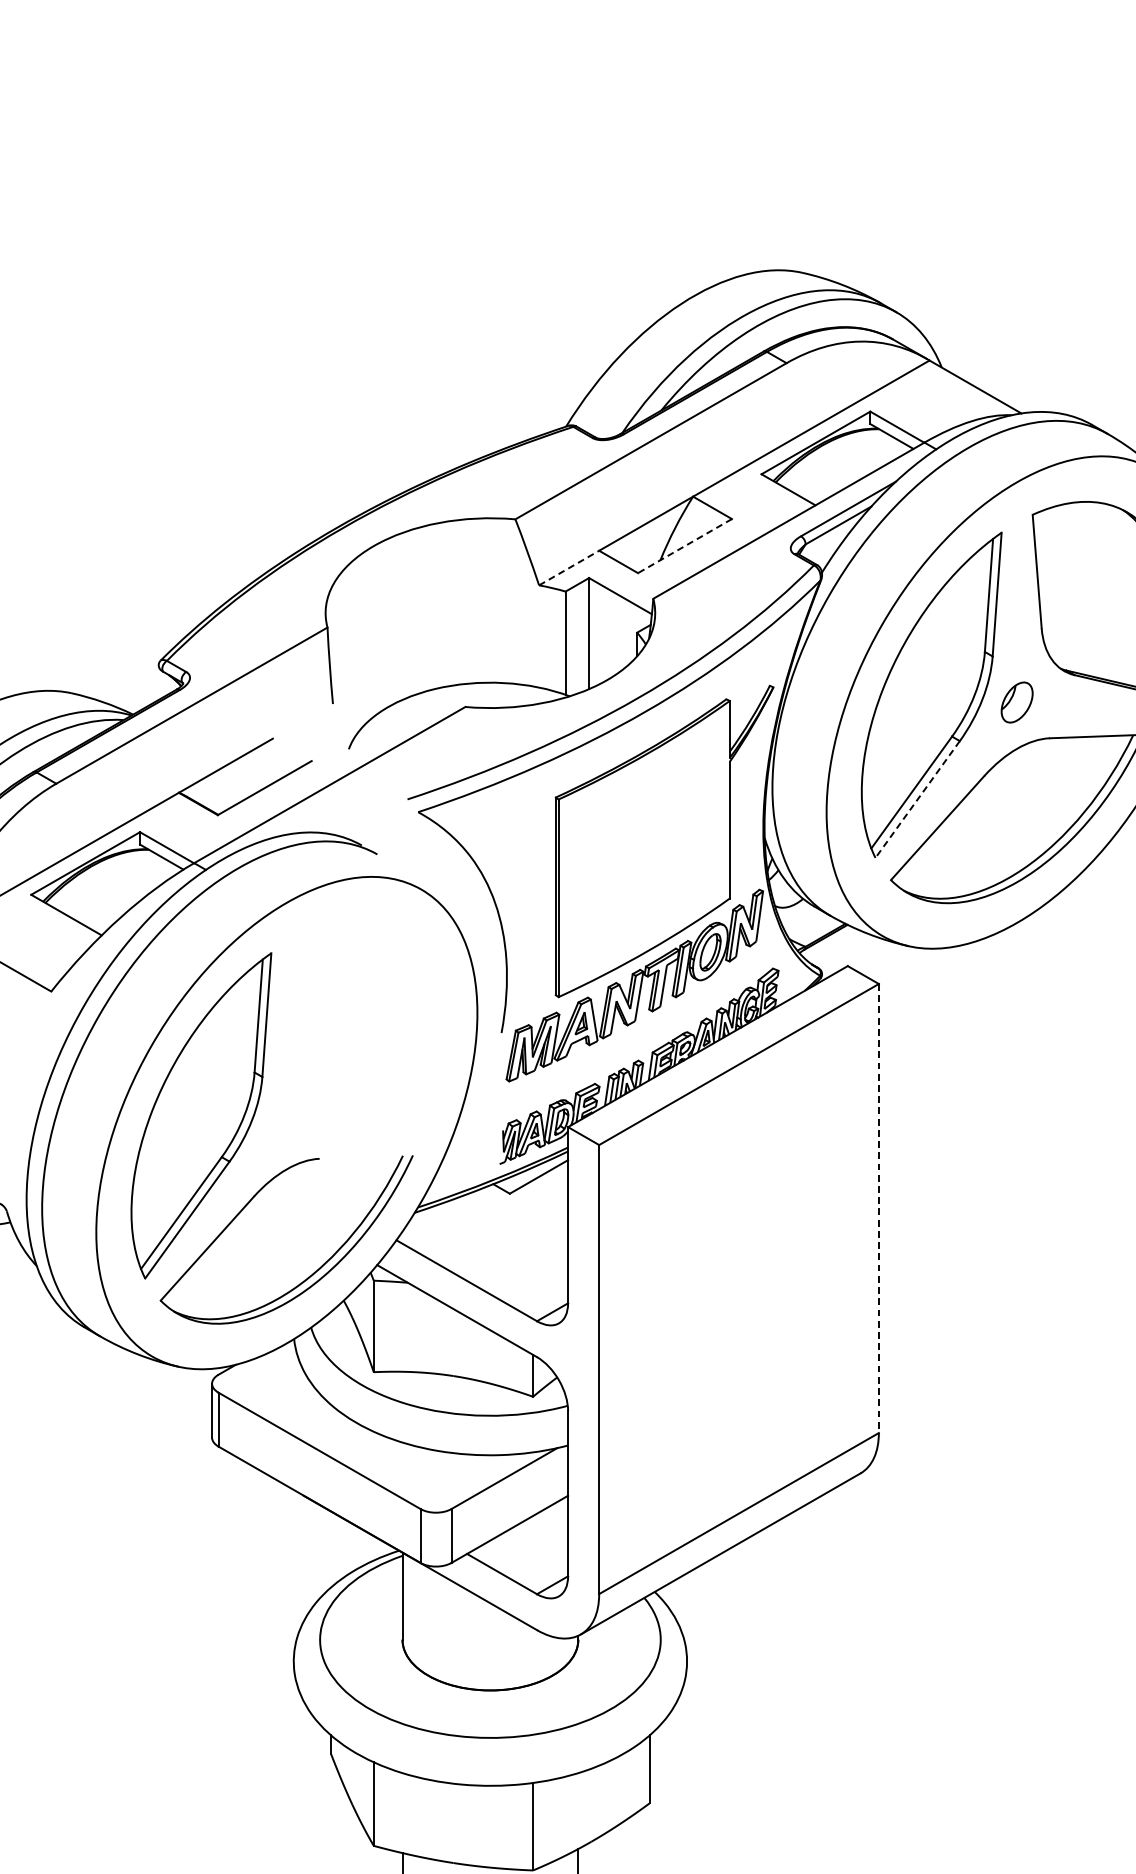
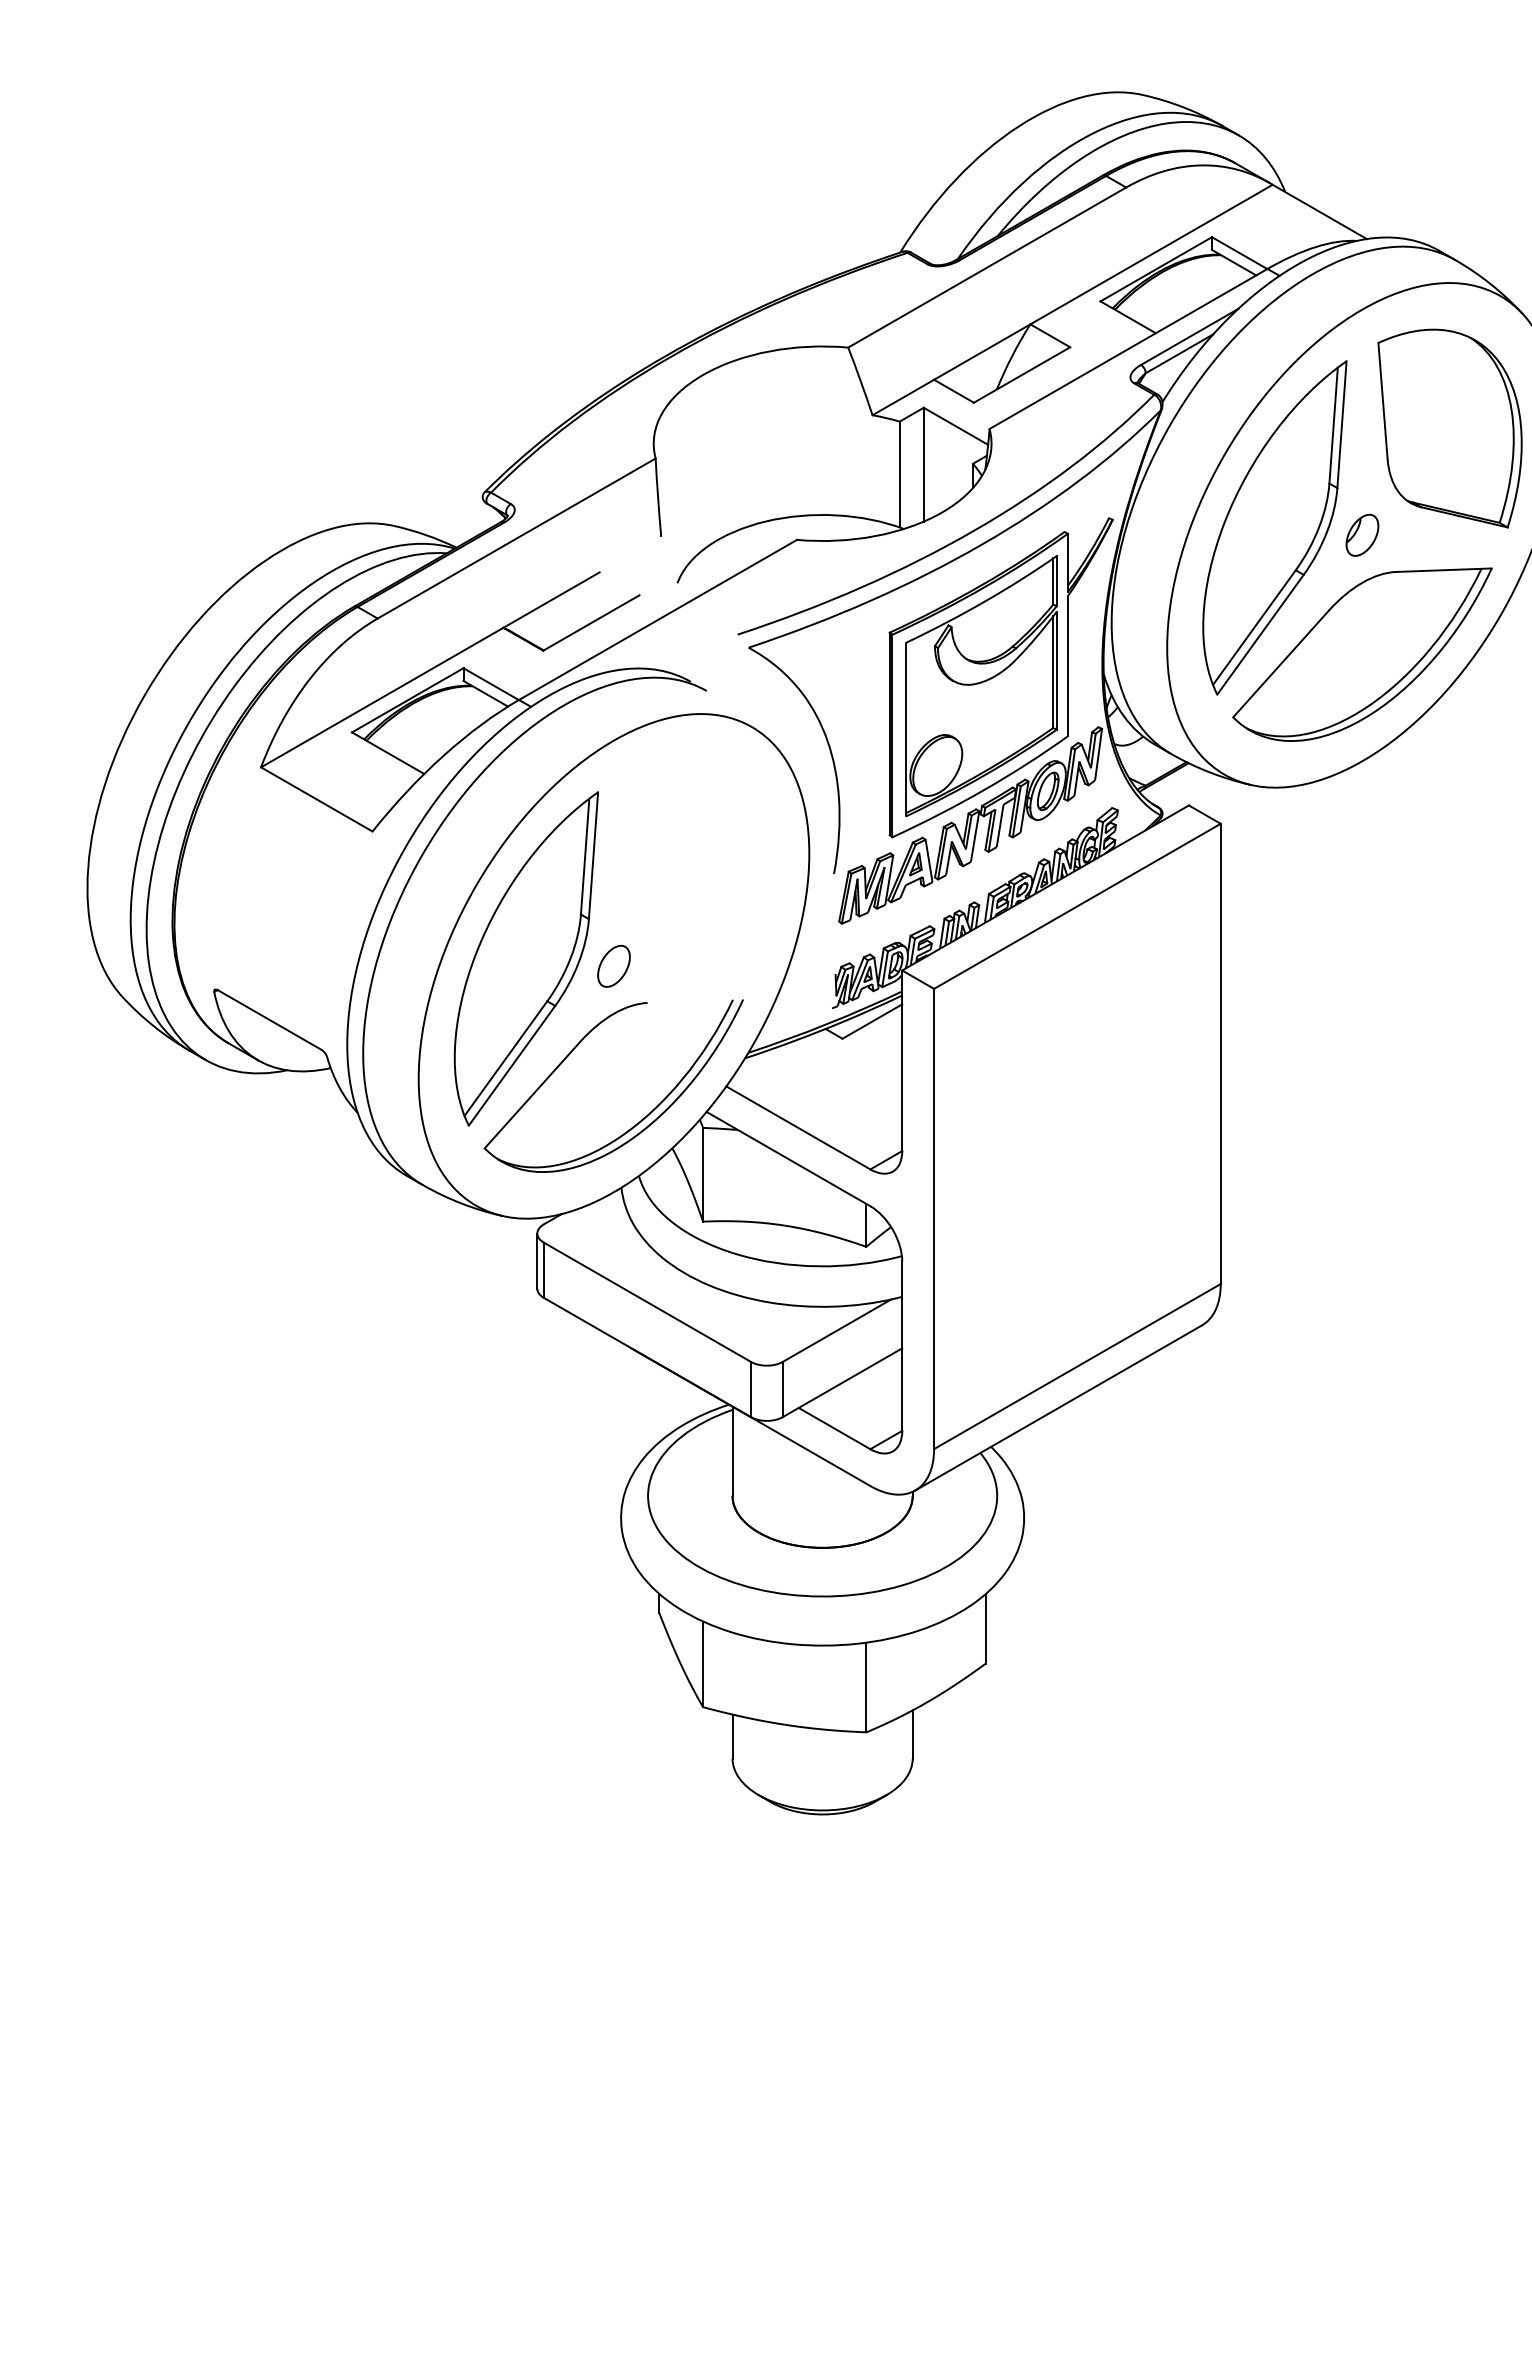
line: (685, 546) -> (1022, 375), dashed -> solid
line: (569, 568) -> (903, 397), dashed -> solid
line: (917, 799) -> (1260, 634), dashed -> solid
part: (645, 849) -> (981, 685), added
part: (286, 1122) -> (613, 965), added
line: (878, 1209) -> (1220, 1054), dashed -> solid

